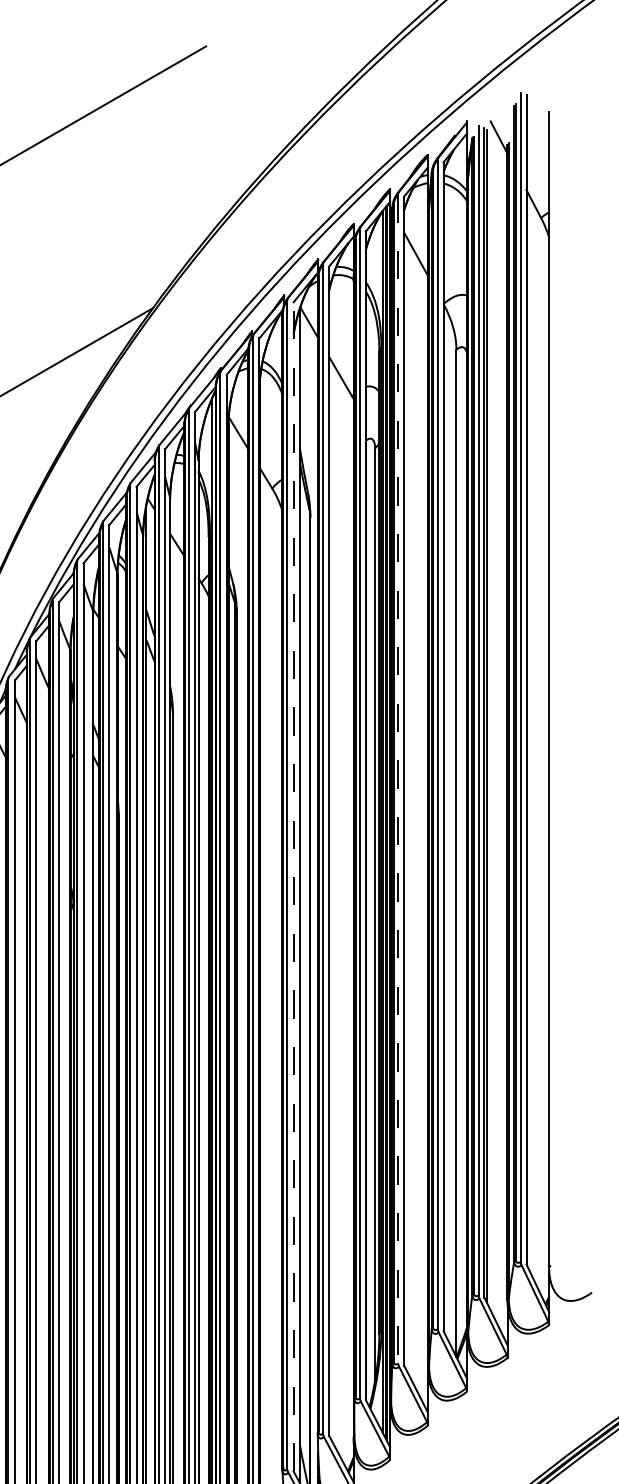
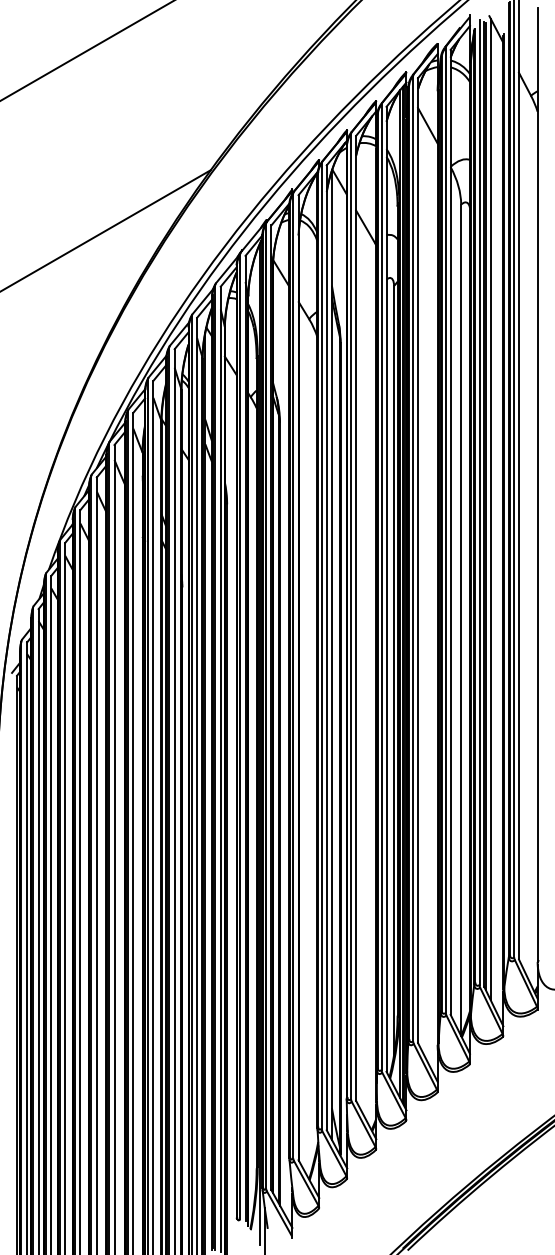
line: (491, 719) -> (490, 509), added
line: (398, 779) -> (413, 559), dashed -> solid
line: (293, 886) -> (326, 647), dashed -> solid

